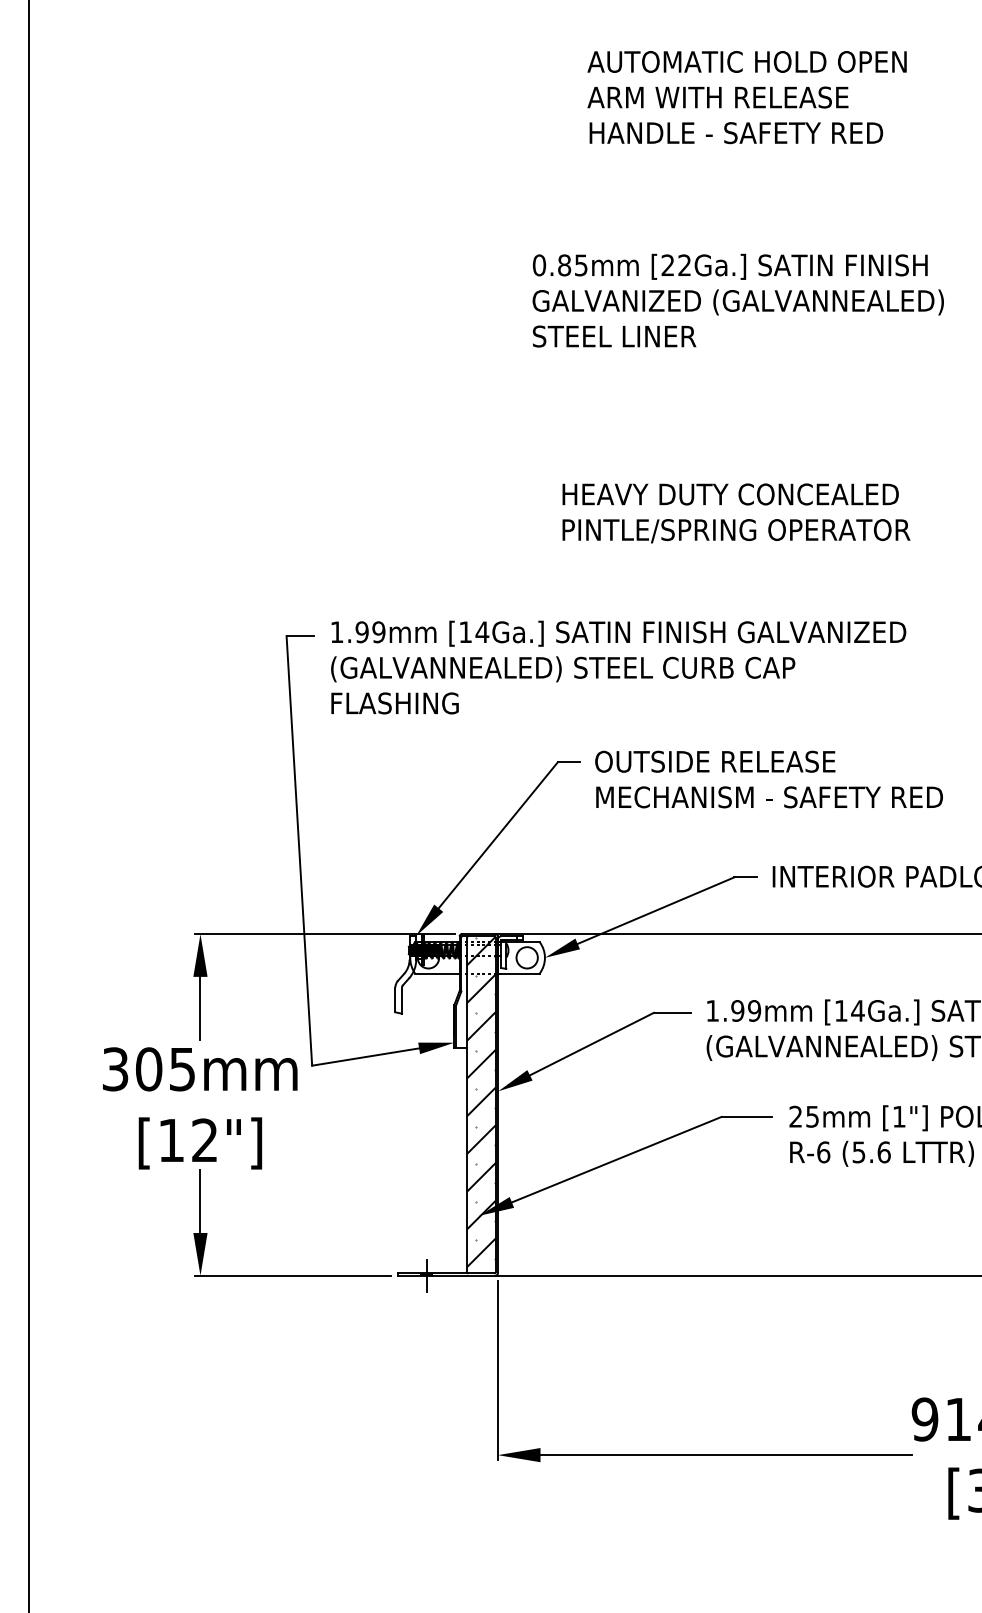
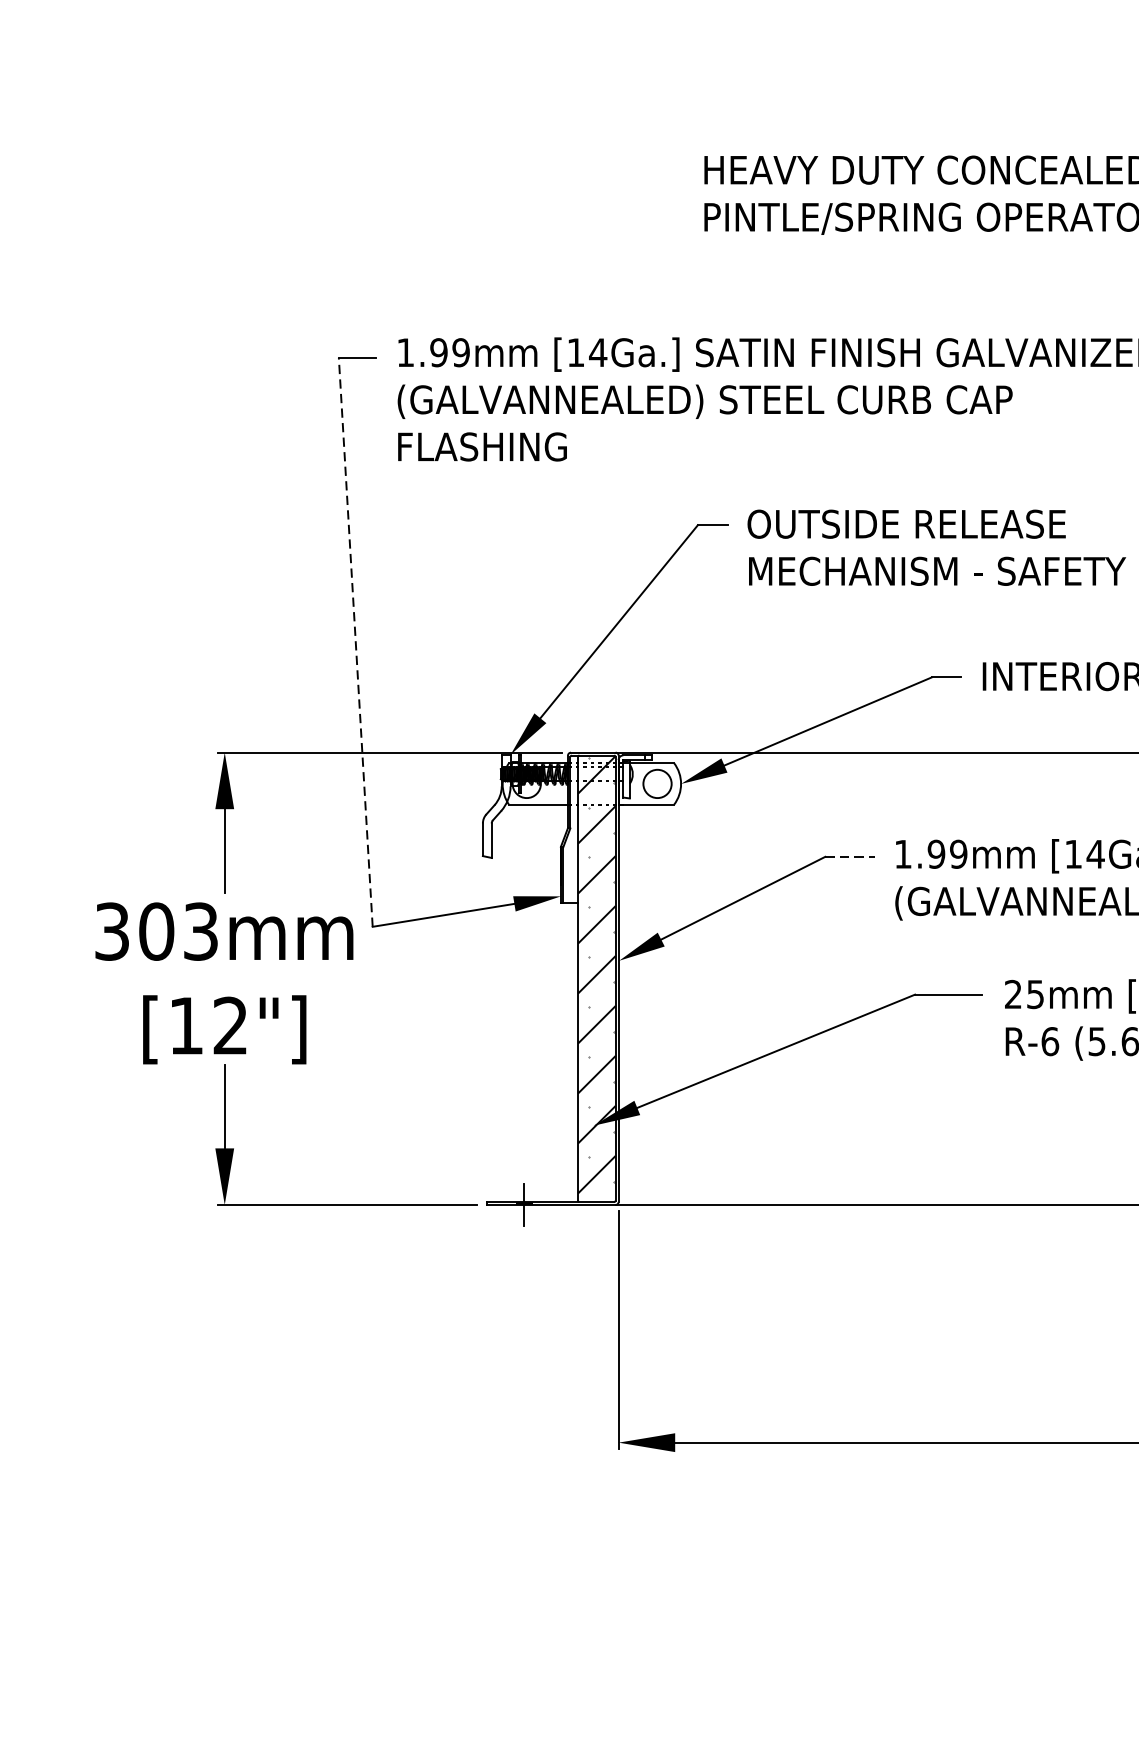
line: (299, 850) -> (355, 641), solid -> dashed
line: (672, 1012) -> (850, 856), solid -> dashed
text: (182, 1069) -> (200, 931), 305mm -> 303mm

